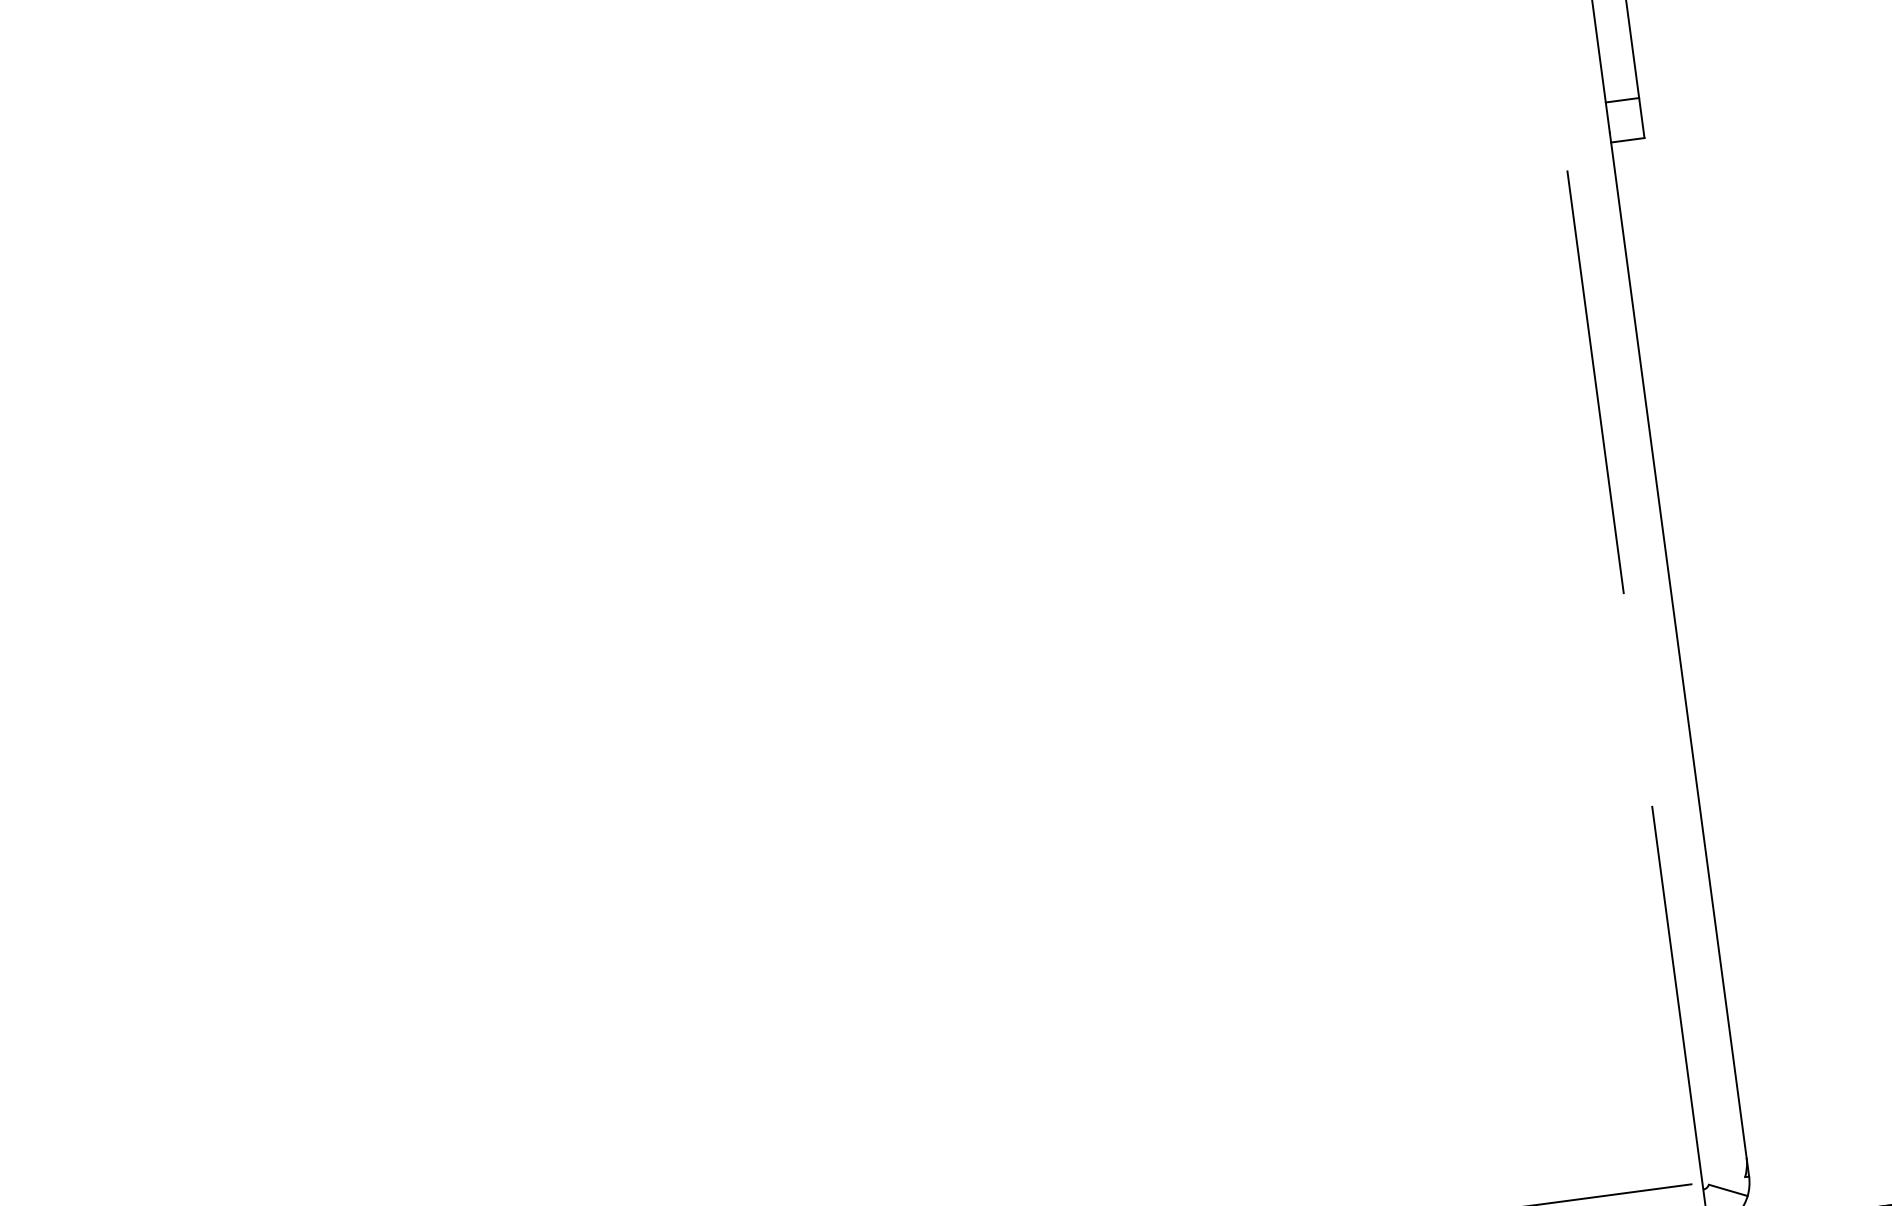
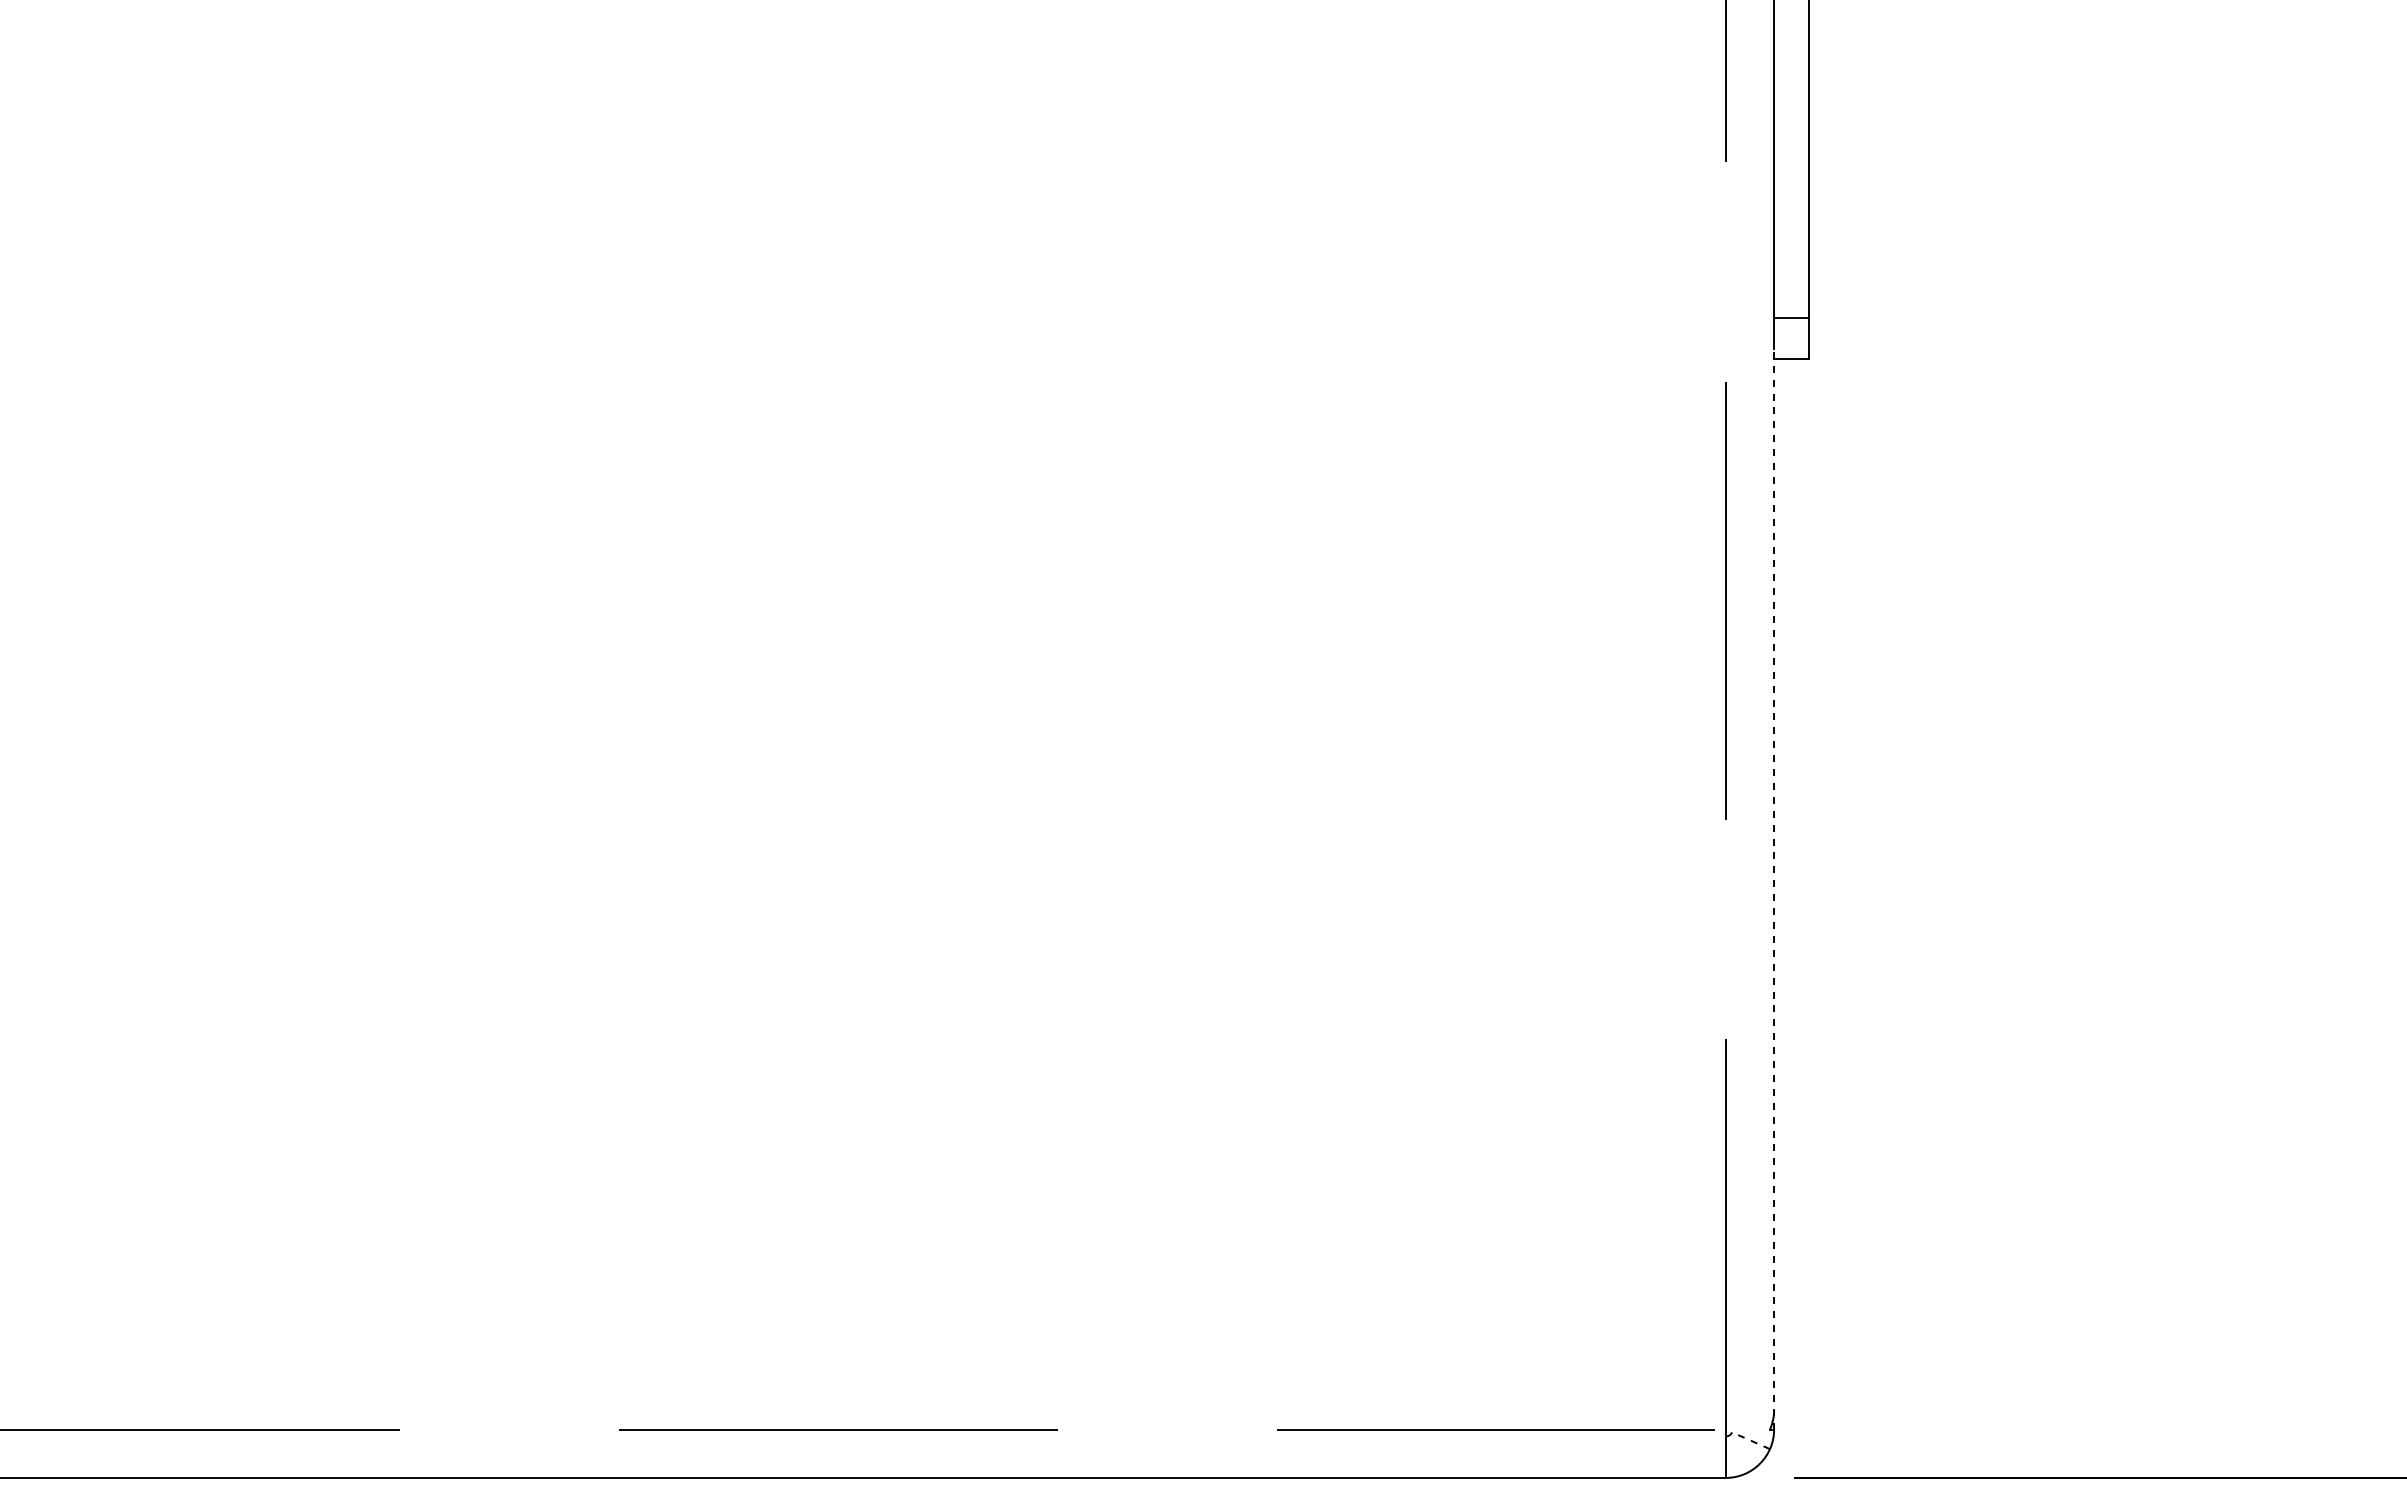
line: (1679, 653) -> (1774, 888), solid -> dashed
line: (1728, 1190) -> (1751, 1440), solid -> dashed

